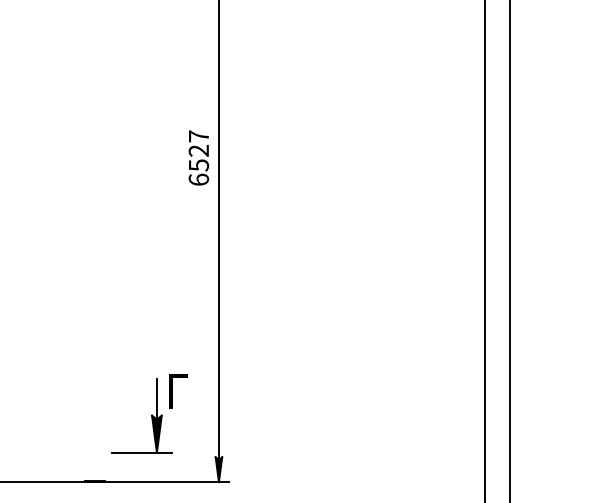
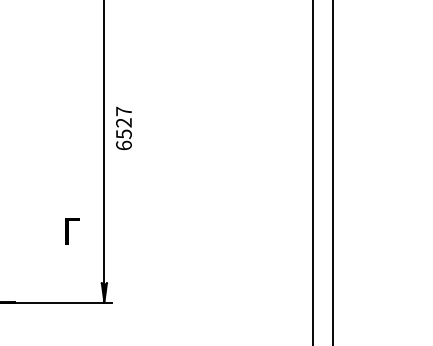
text: (198, 157) -> (123, 128), moved
part: (151, 415) -> (51, 250), removed

